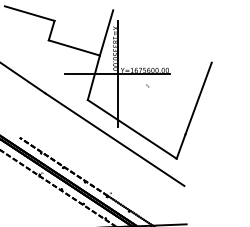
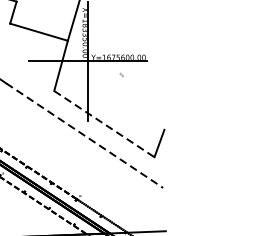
line: (198, 98) -> (179, 89), removed
line: (132, 129) -> (104, 124), solid -> dashed
line: (114, 139) -> (84, 135), solid -> dashed

